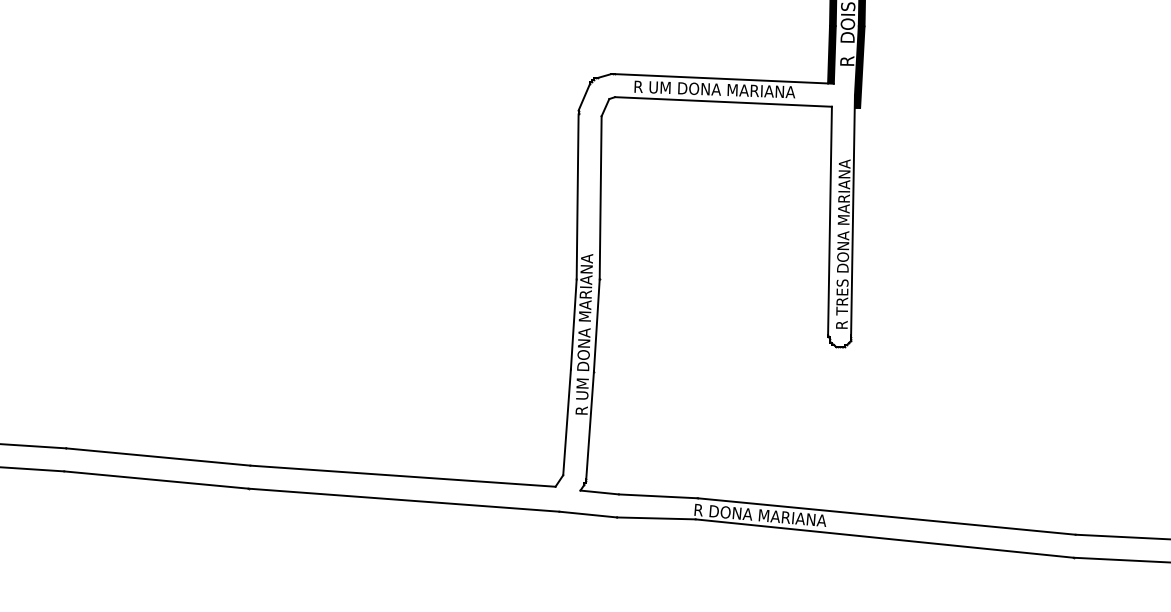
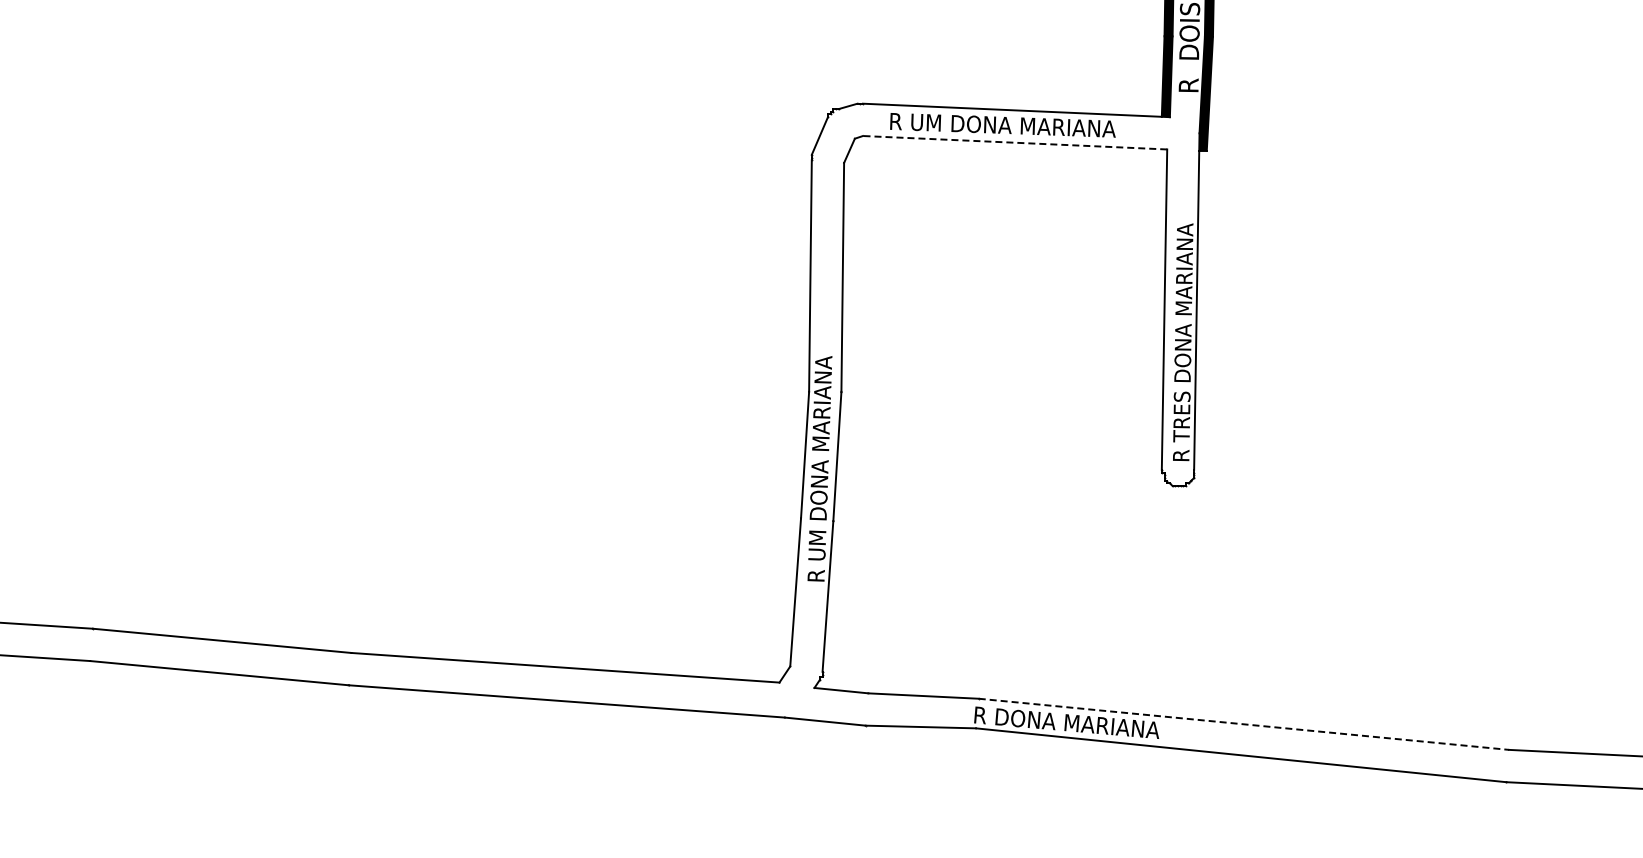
line: (723, 101) -> (1014, 142), solid -> dashed
line: (887, 516) -> (1244, 724), solid -> dashed

